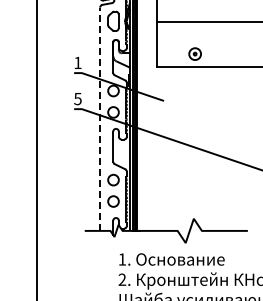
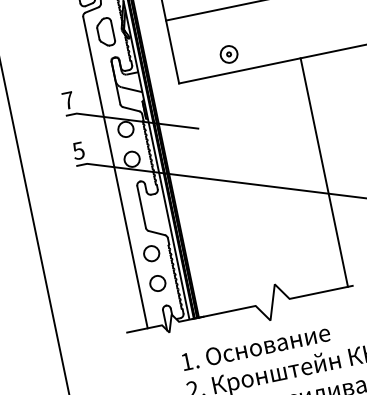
text: (77, 62) -> (67, 100), 1 -> 7
line: (100, 119) -> (116, 172), dashed -> solid
line: (243, 148) -> (323, 172), added

